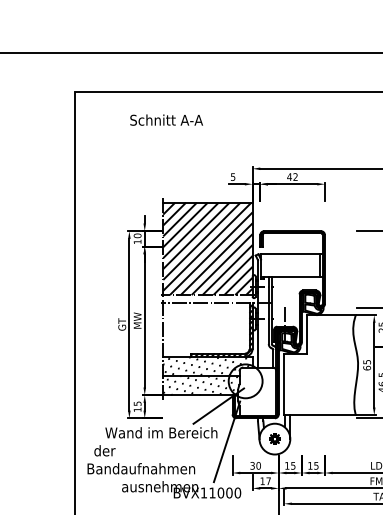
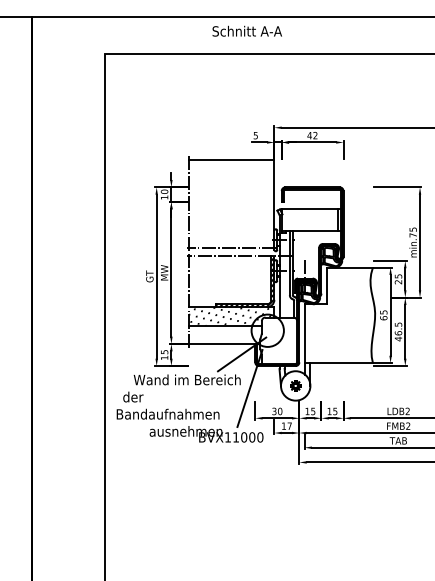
text: (165, 119) -> (246, 30), moved
hatch: (207, 249) -> (231, 204), removed
hatch: (201, 385) -> (225, 334), removed

